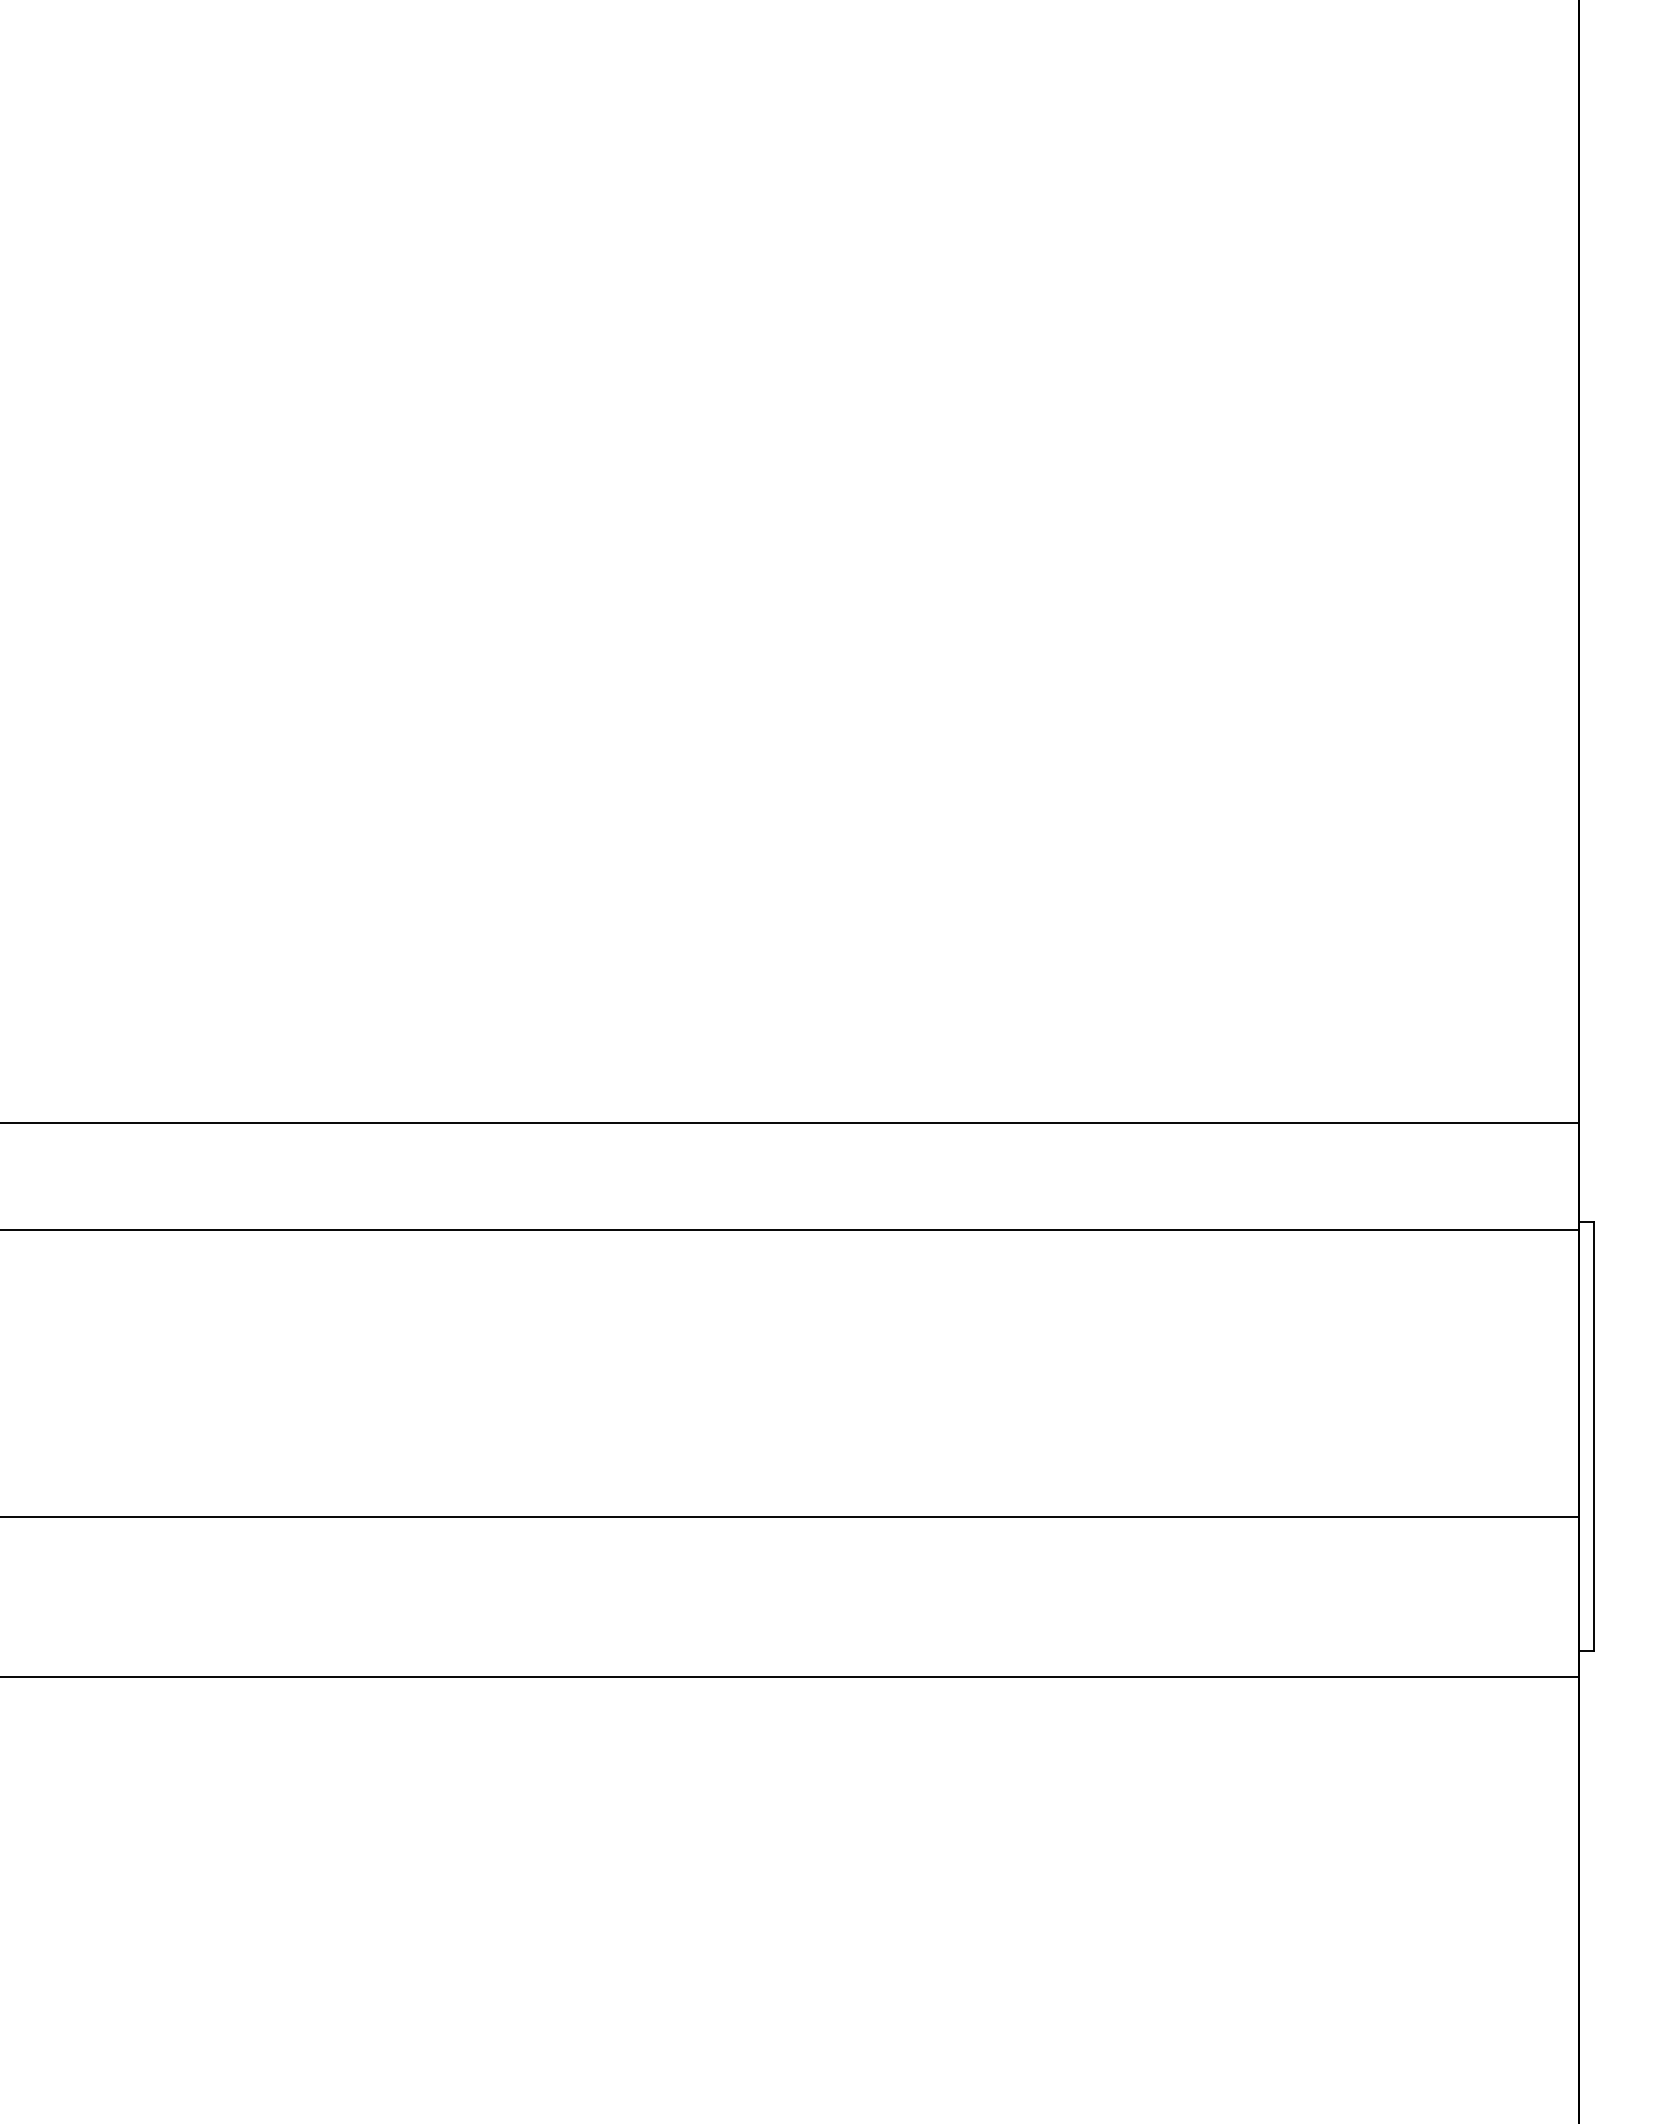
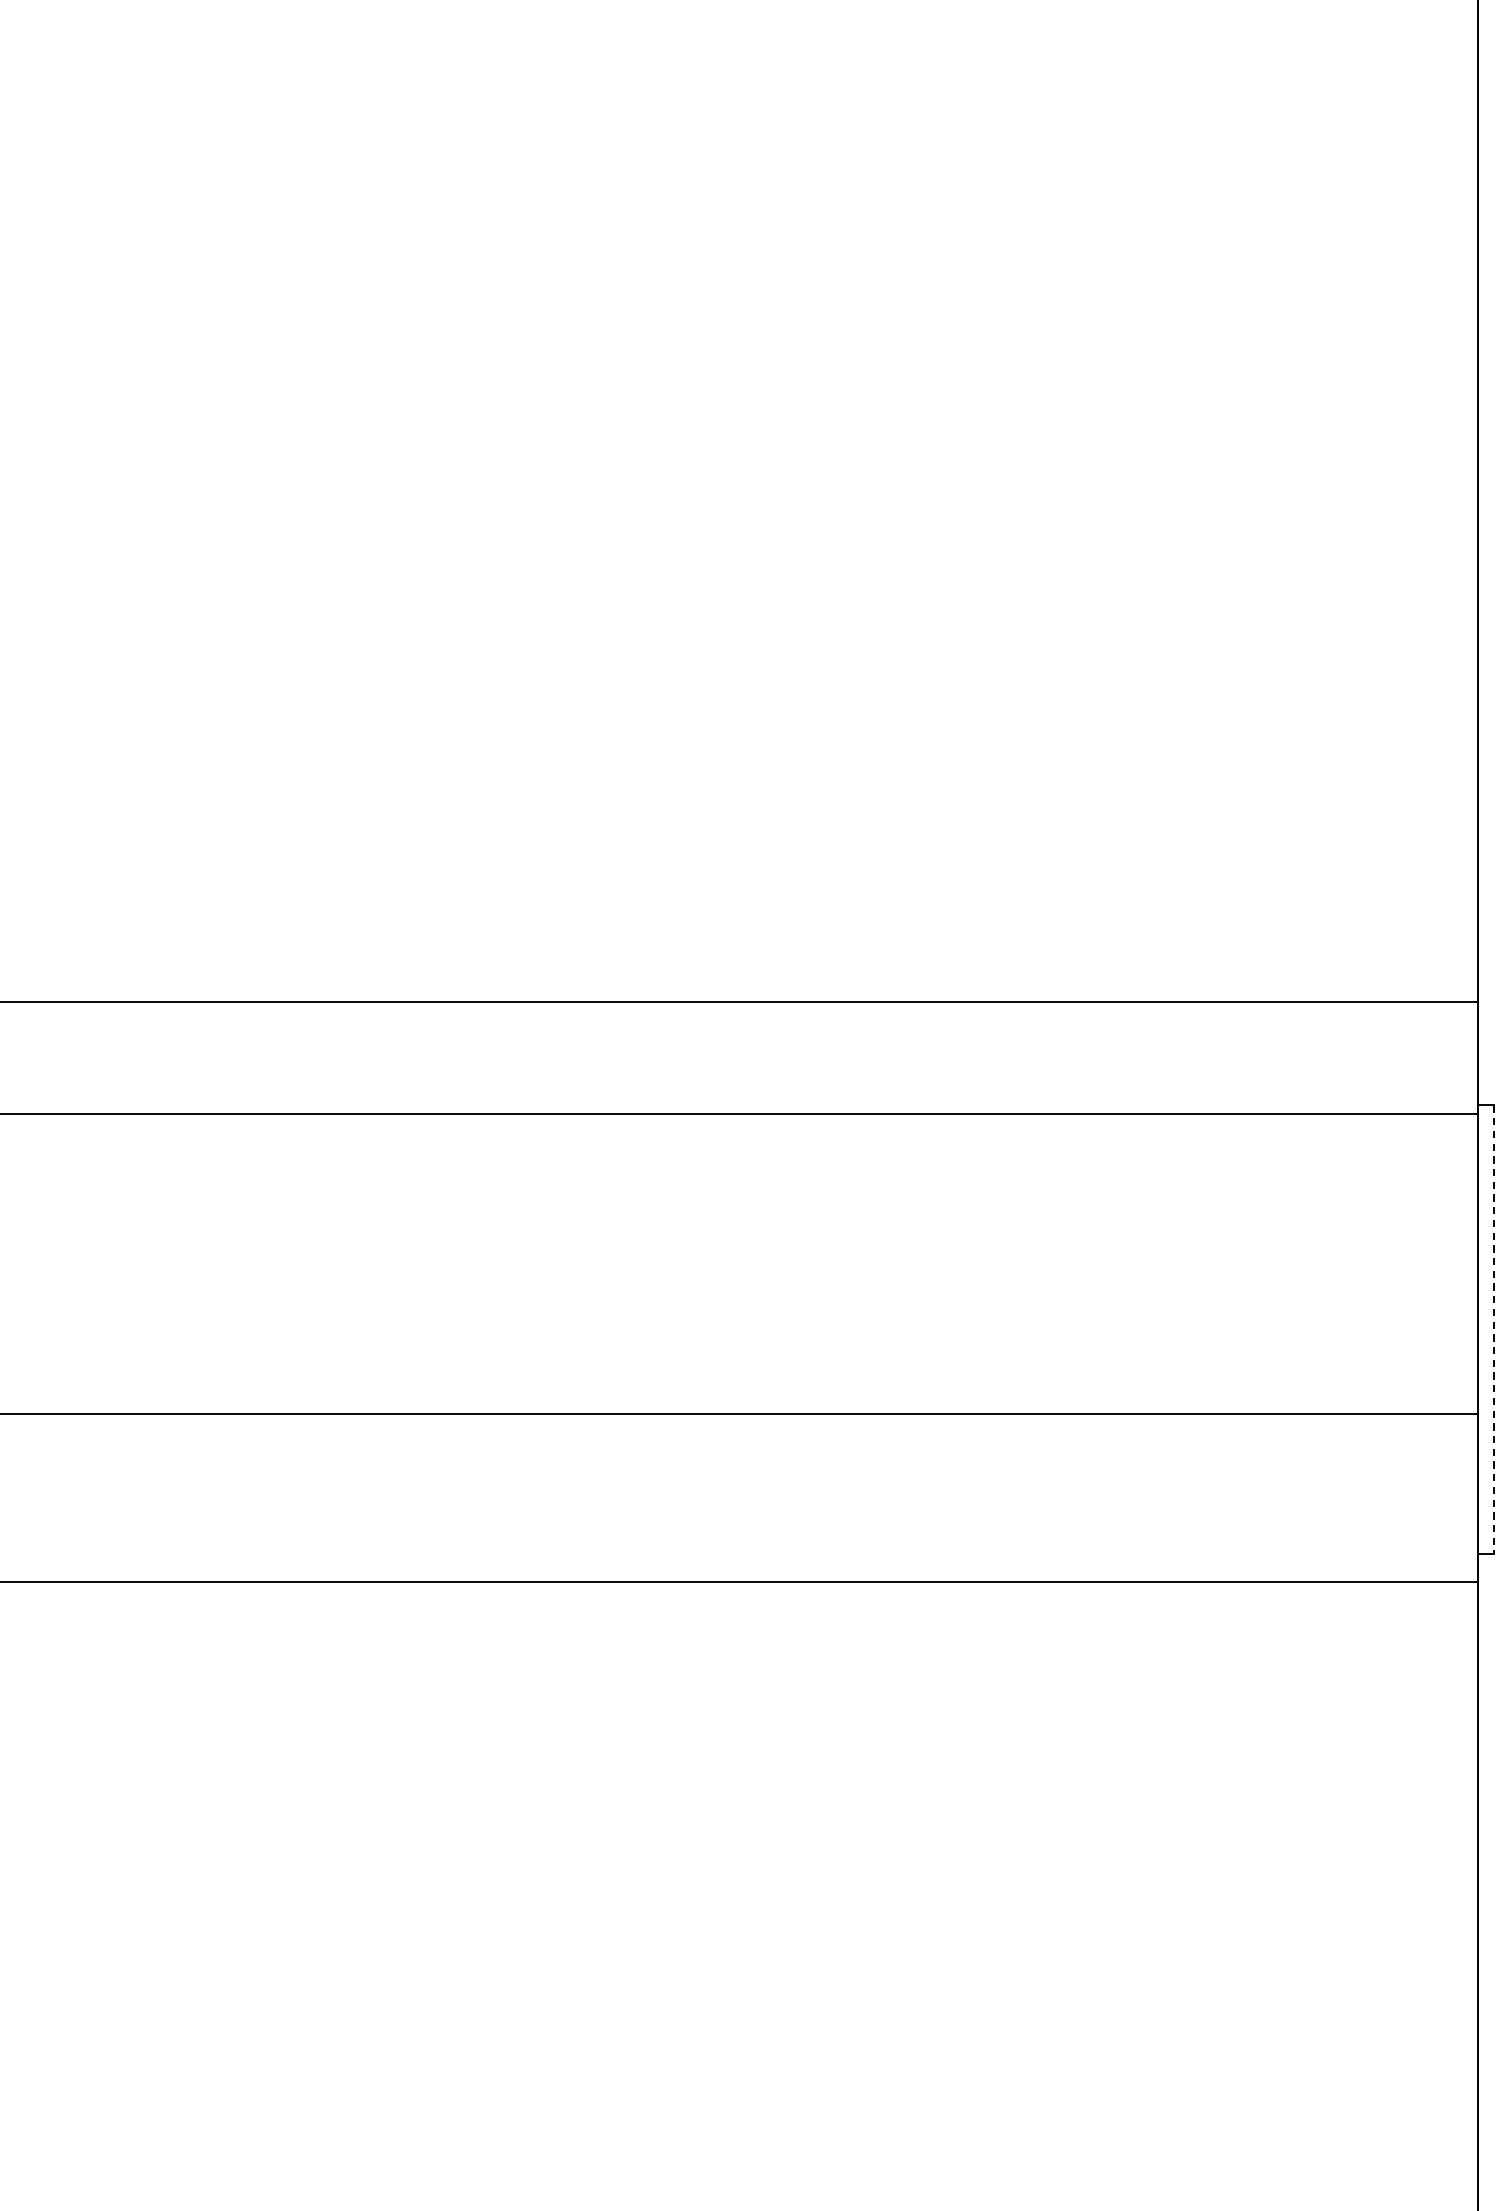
line: (1594, 1436) -> (1494, 1329), solid -> dashed

